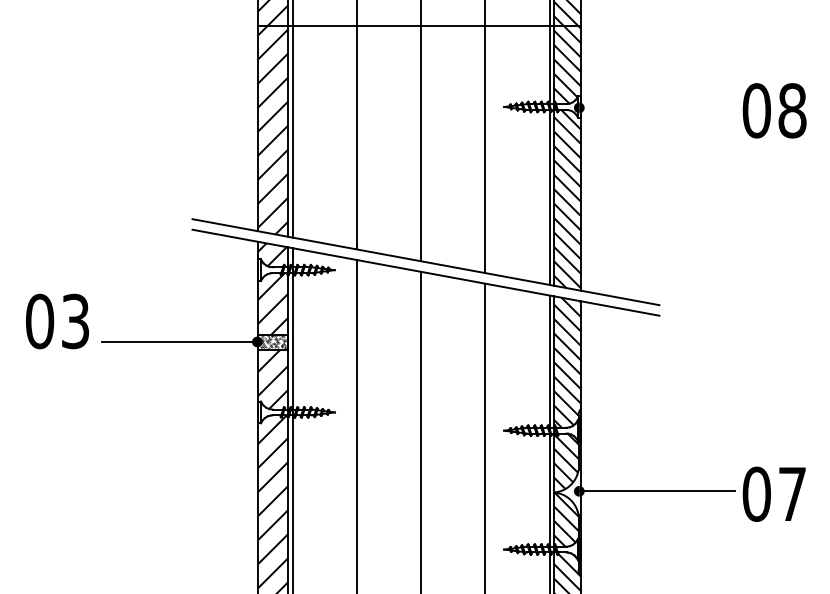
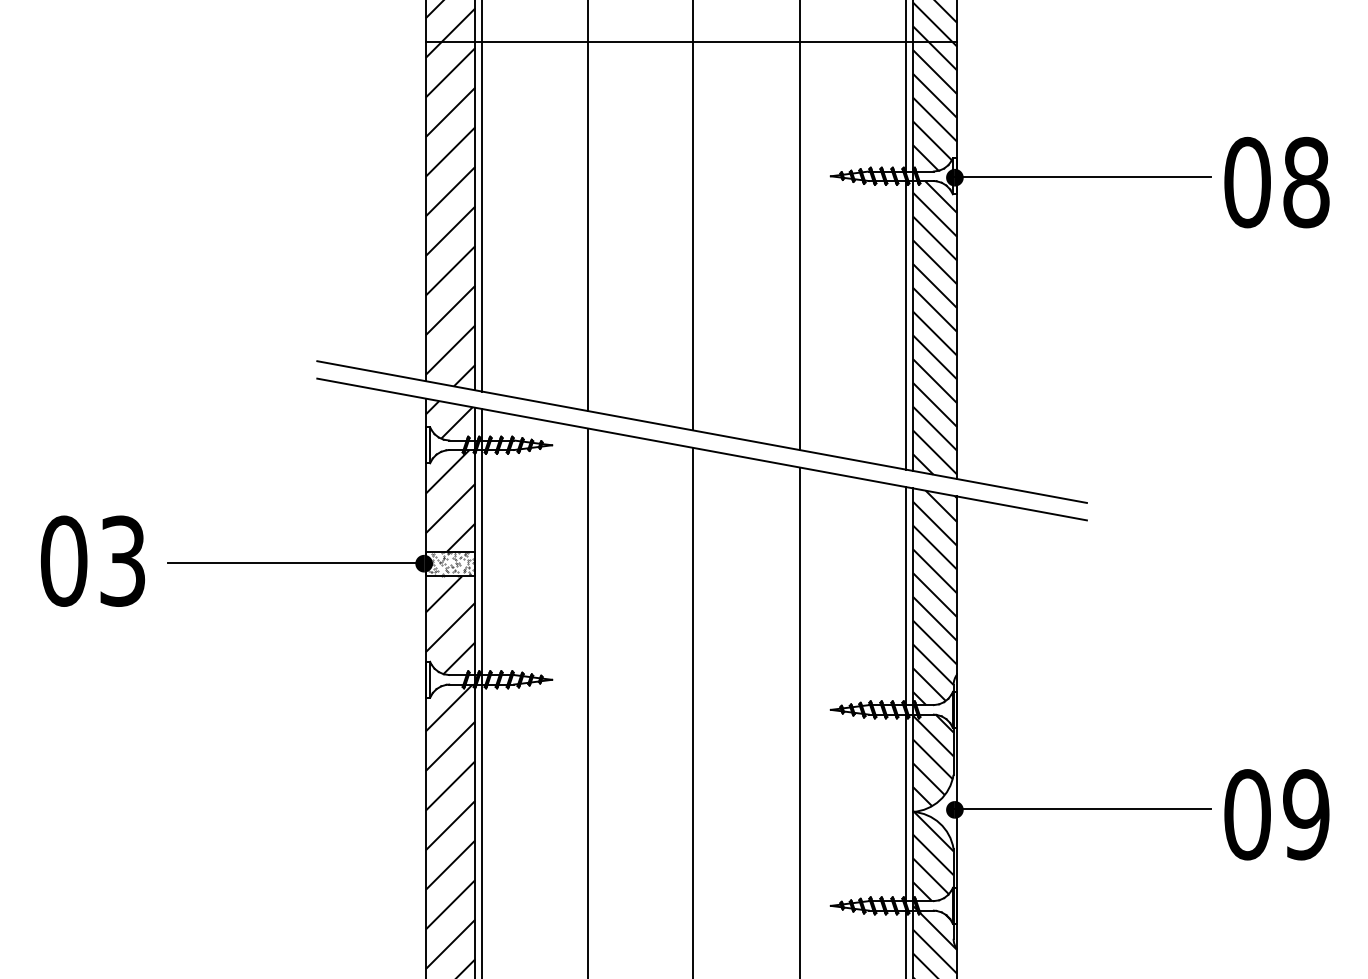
line: (656, 107) -> (1082, 177), added
text: (57, 321) -> (92, 561), moved
text: (792, 493) -> (1306, 813), 07 -> 09

